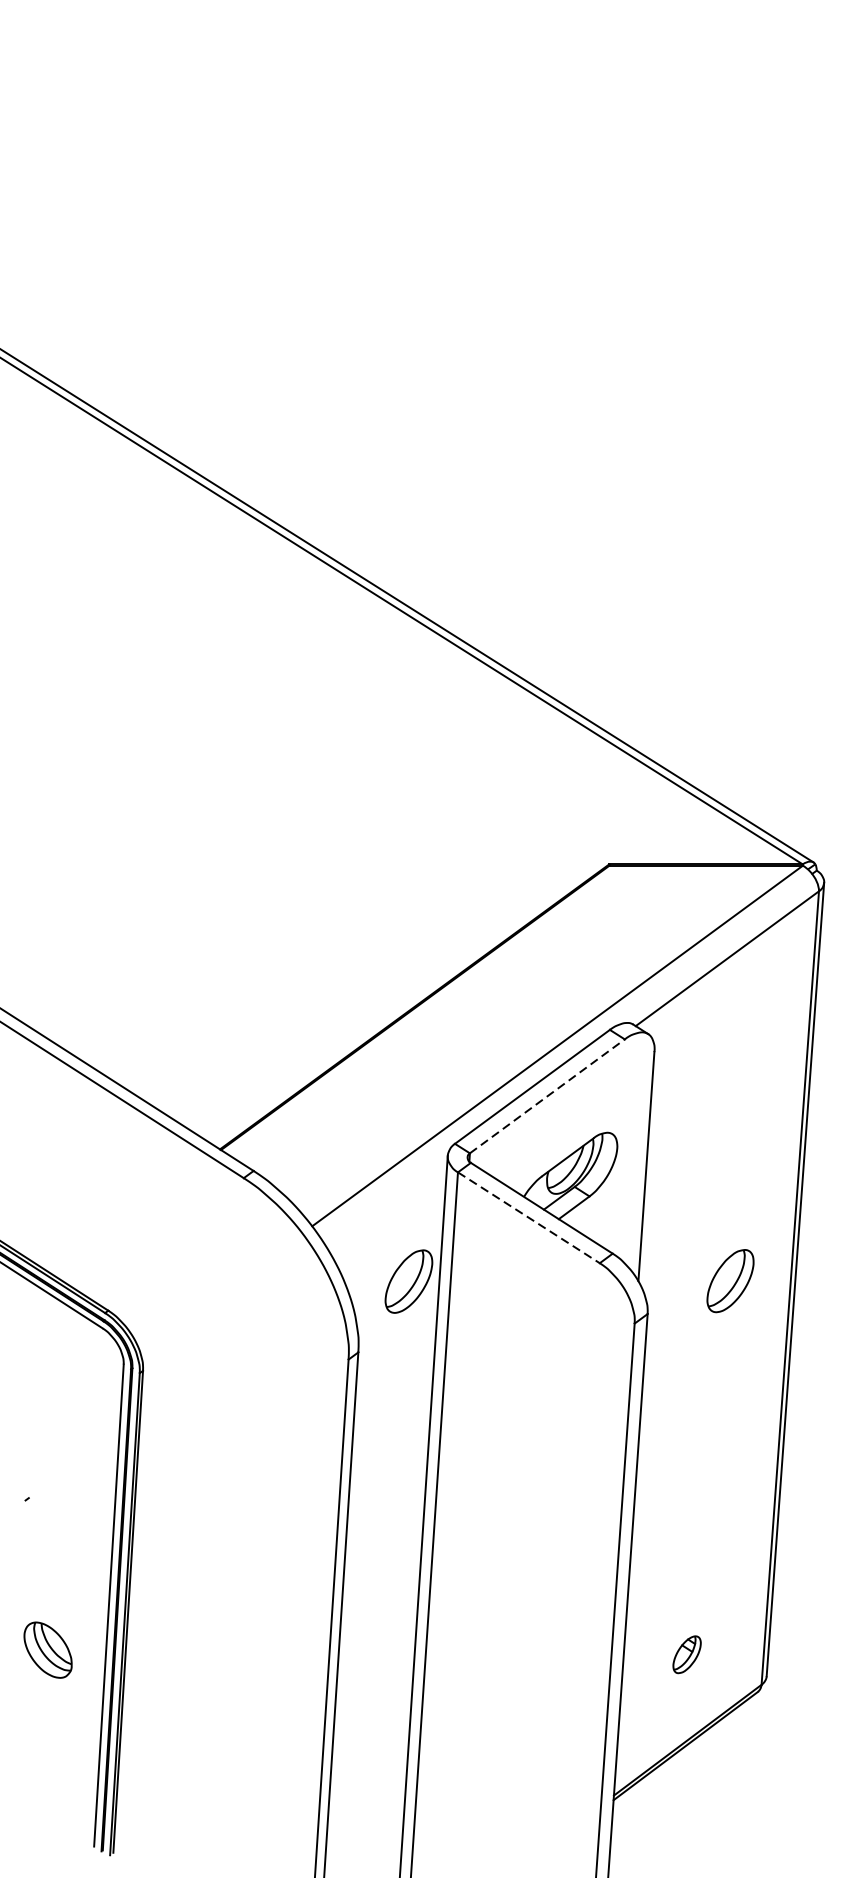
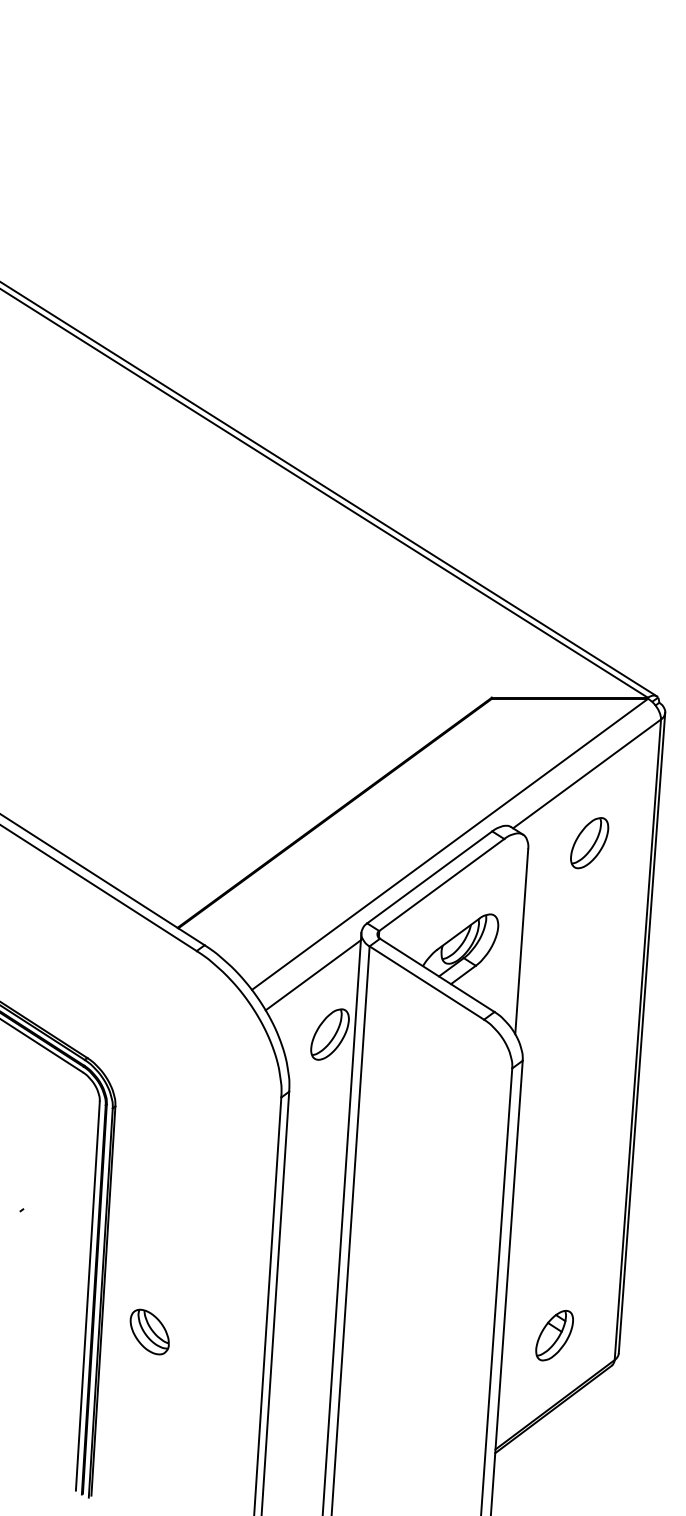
line: (547, 1096) -> (441, 885), dashed -> solid
line: (387, 1208) -> (312, 975), added
line: (528, 1218) -> (426, 983), dashed -> solid
part: (730, 1281) -> (589, 843), moved
part: (47, 1649) -> (149, 1331), moved
part: (687, 1654) -> (554, 1335), size x1.67

